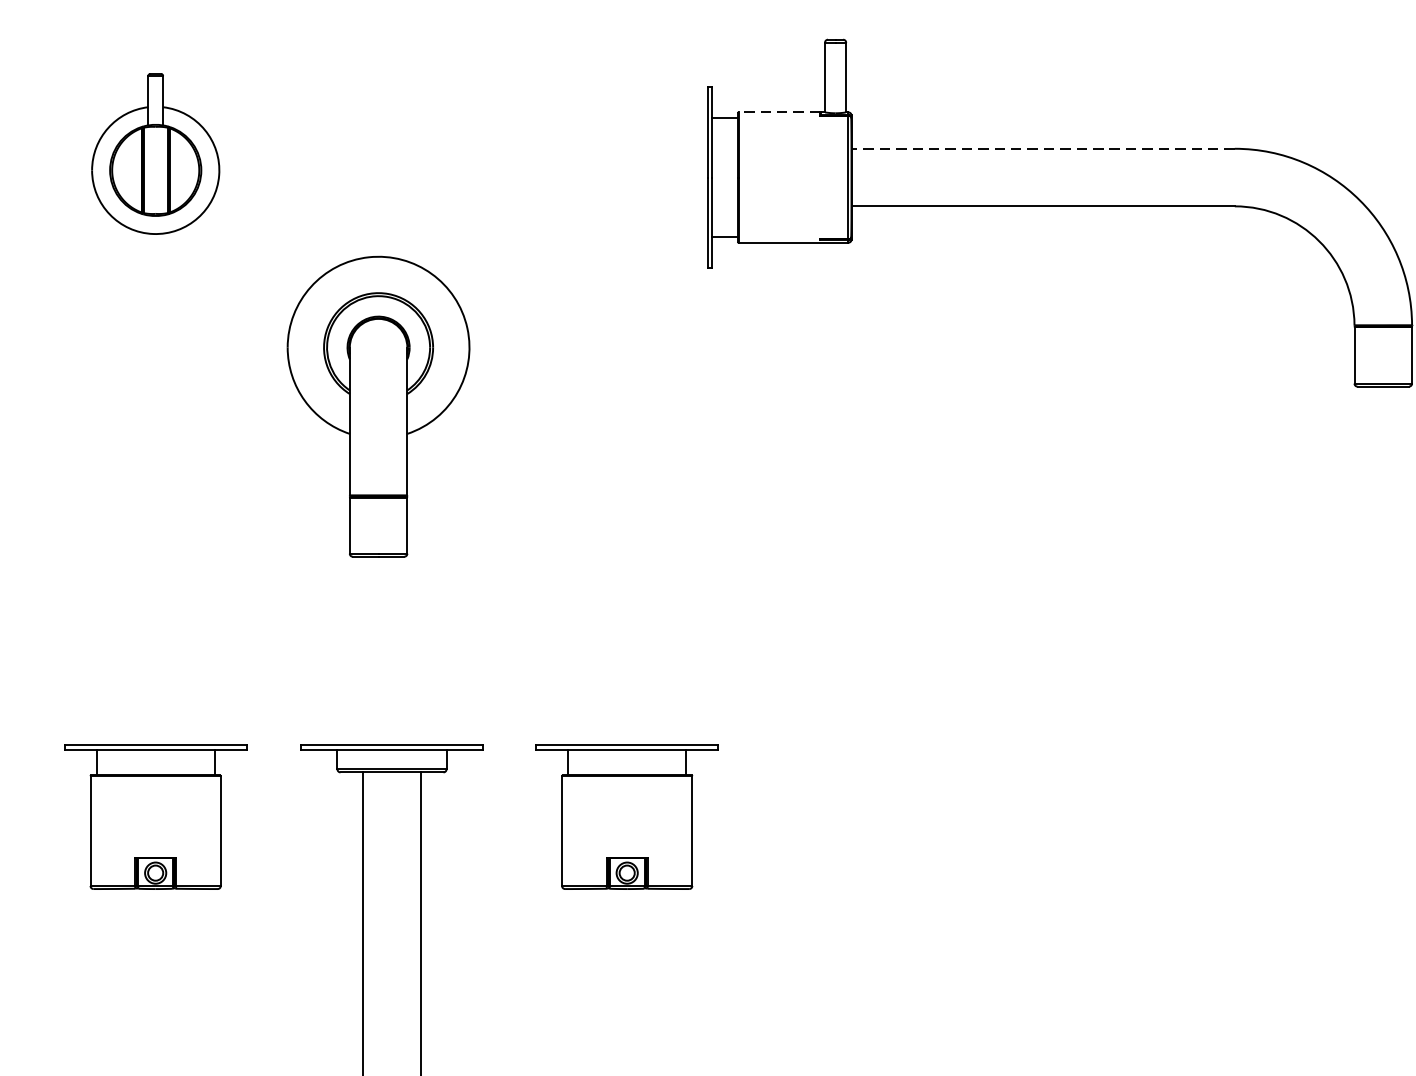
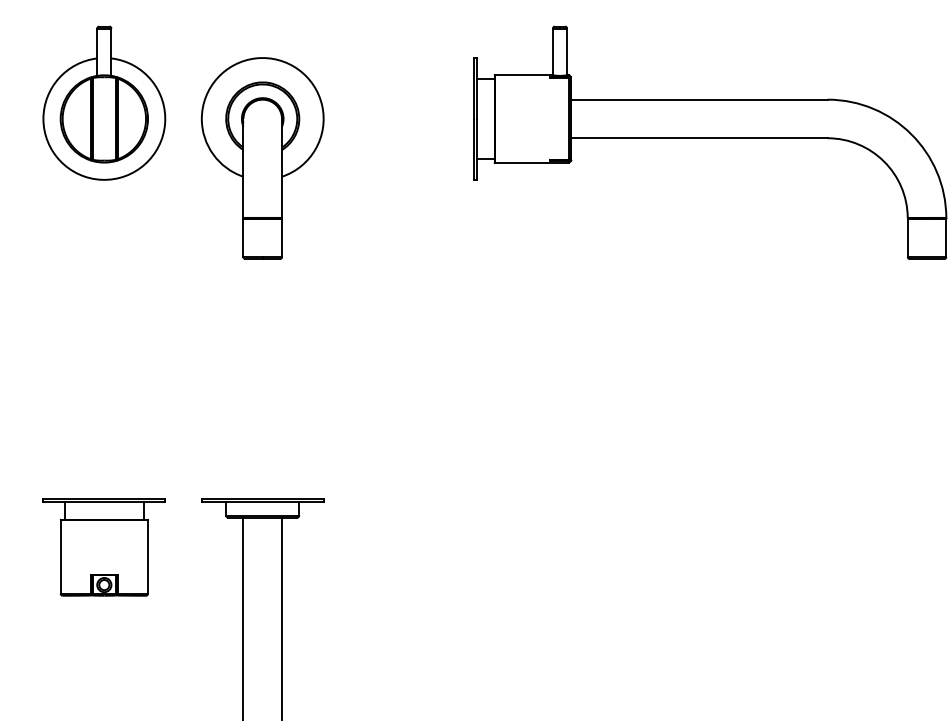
line: (778, 112) -> (521, 75), dashed -> solid
line: (1042, 148) -> (698, 99), dashed -> solid
part: (155, 153) -> (104, 102), size x1.43
part: (378, 406) -> (262, 158), moved
part: (625, 817) -> (419, 547), removed

